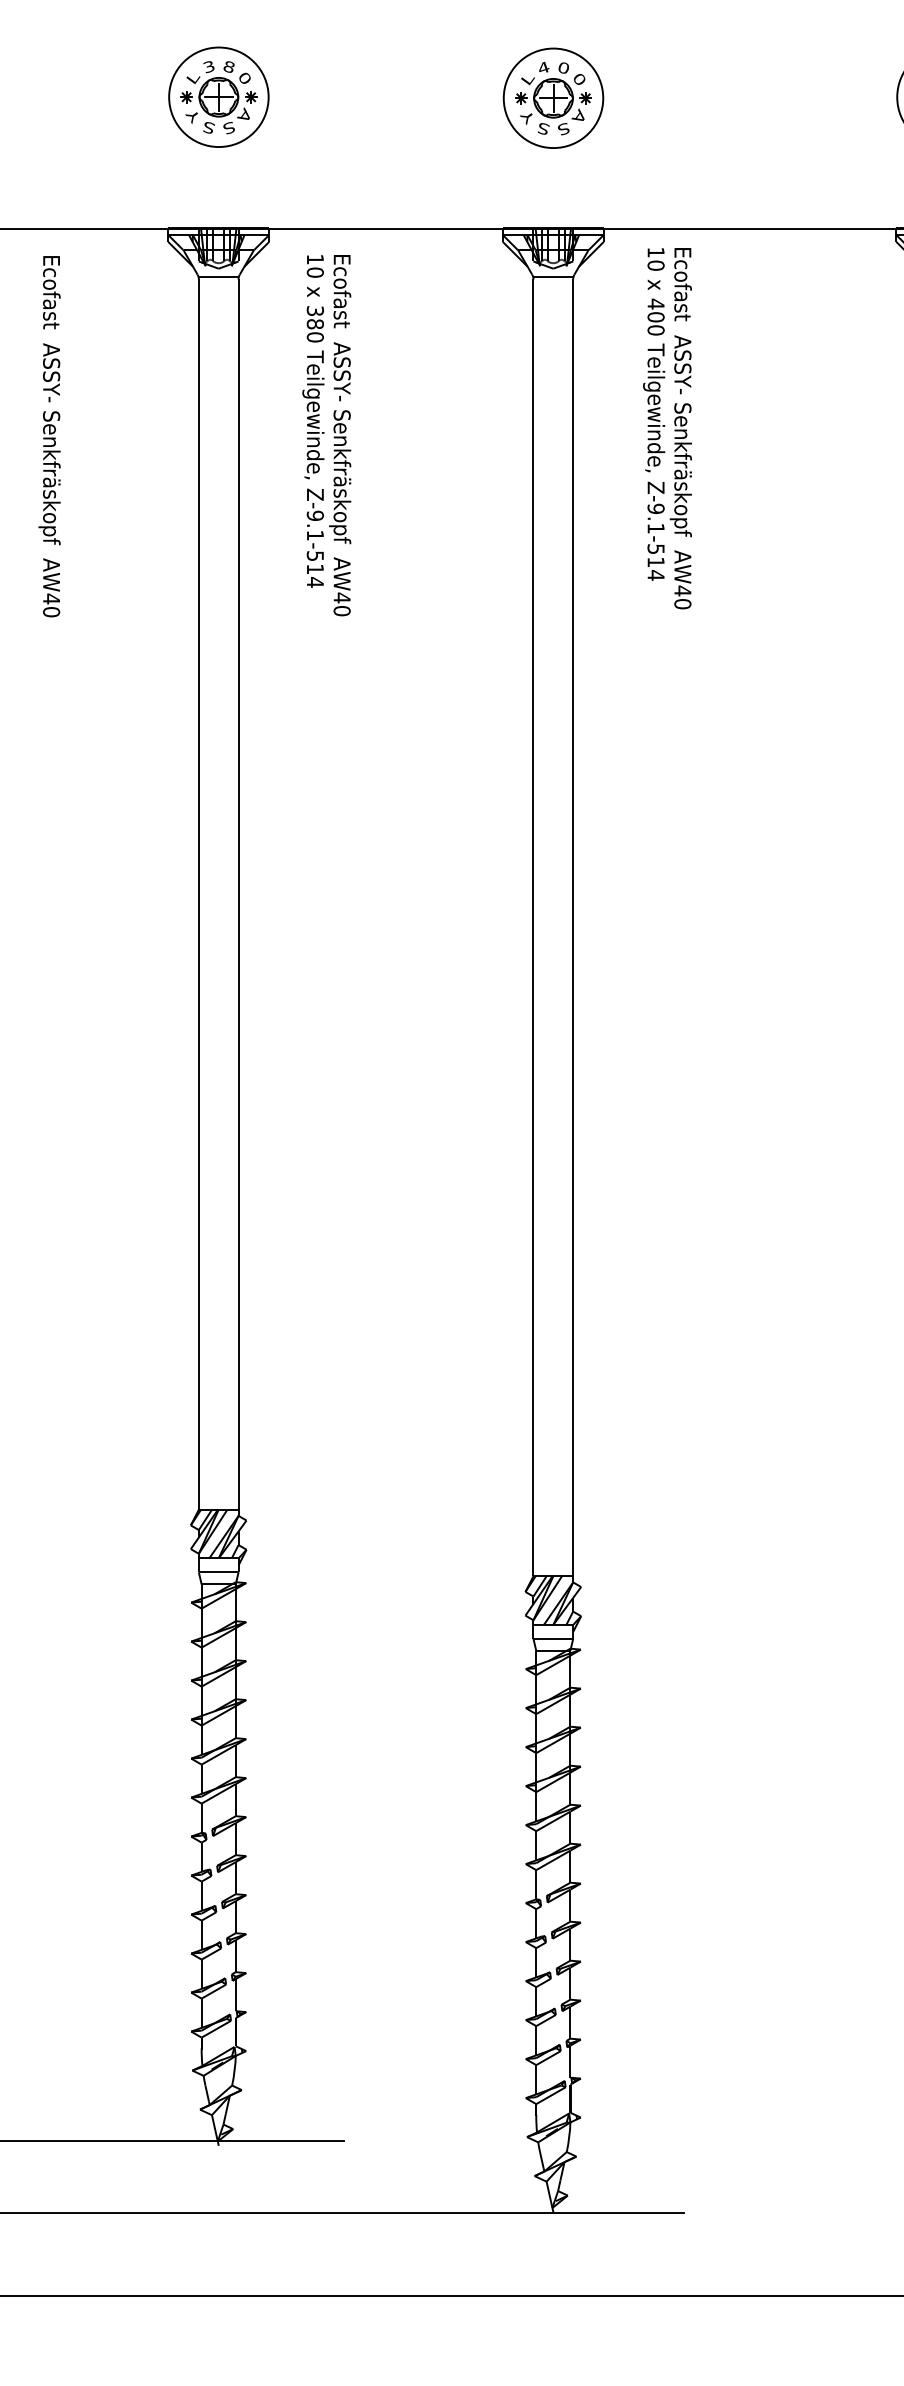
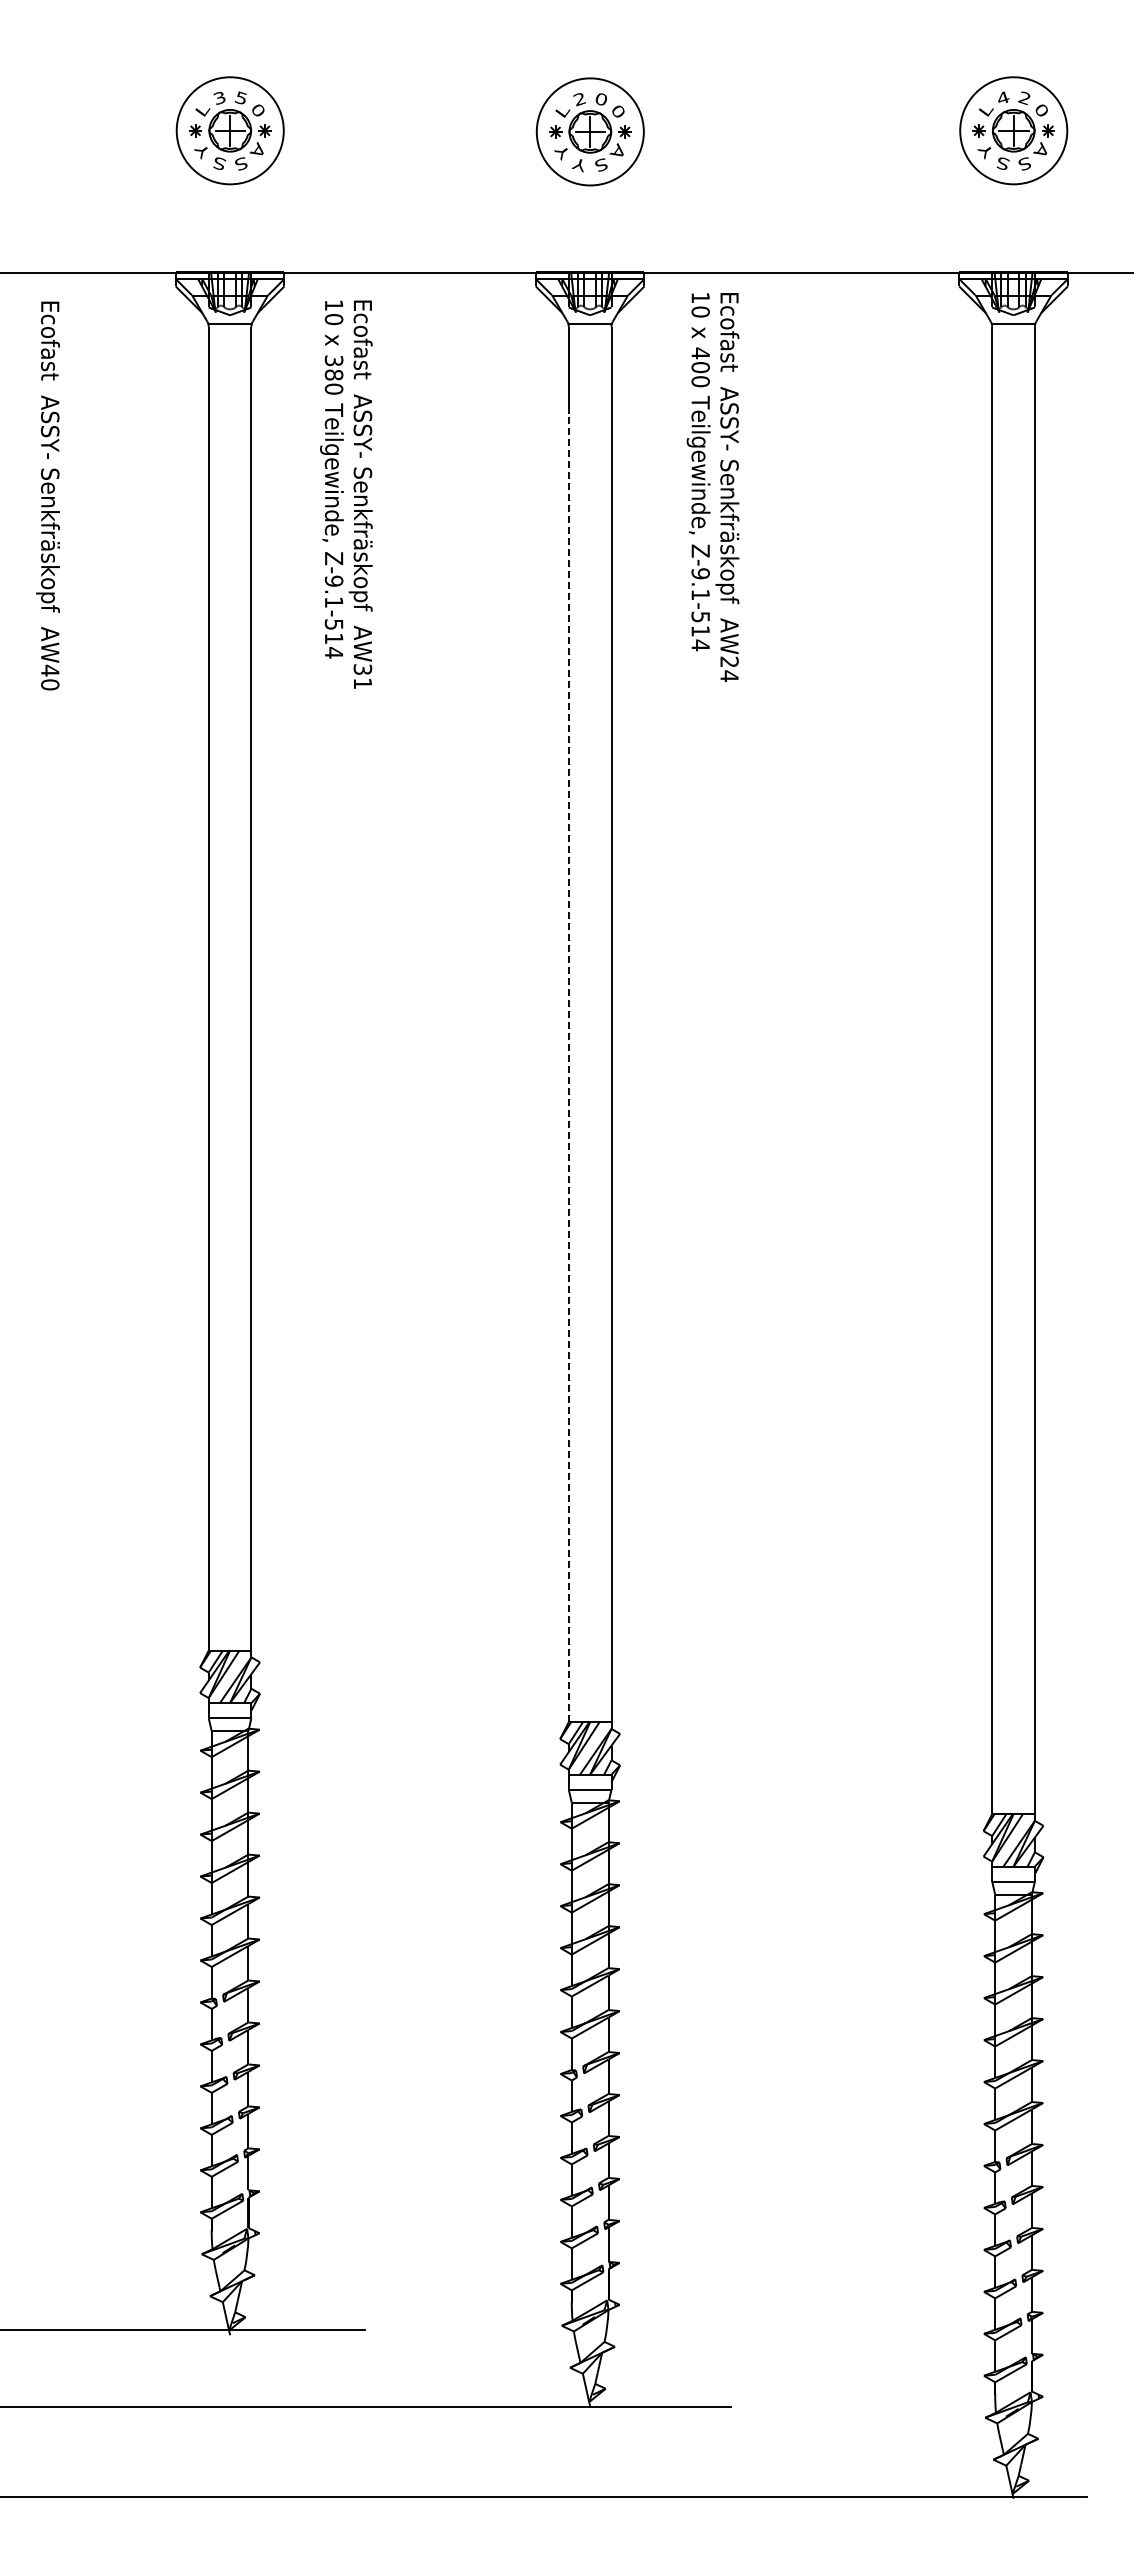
text: (228, 66) -> (240, 97), 8 -> 5
text: (543, 68) -> (579, 99), 4 -> 2
text: (542, 129) -> (578, 165), S -> Y
text: (682, 597) -> (729, 669), AW40 -> AW24
text: (341, 604) -> (362, 676), AW40 -> AW31
line: (533, 967) -> (568, 1067), solid -> dashed

